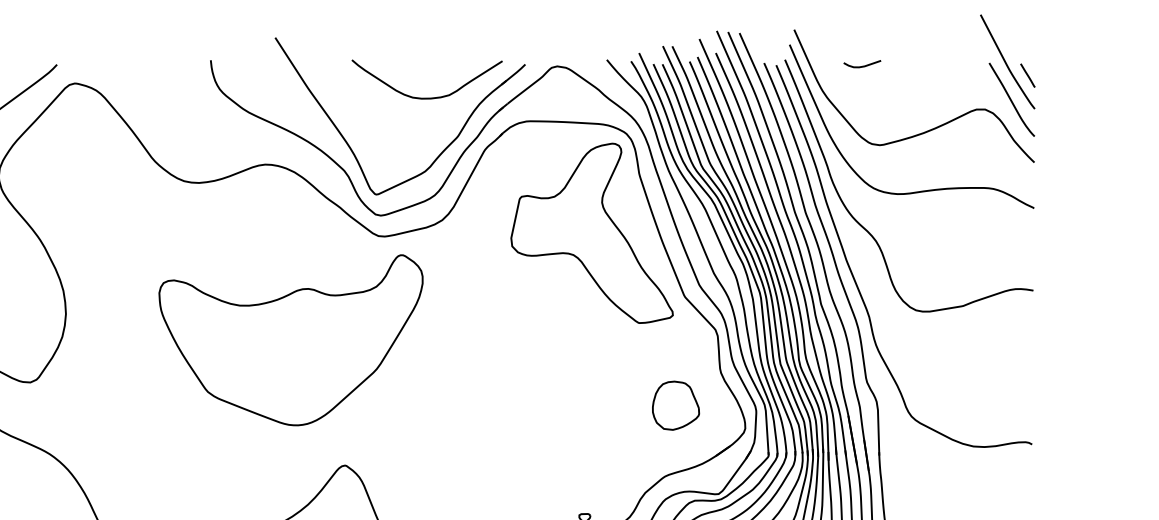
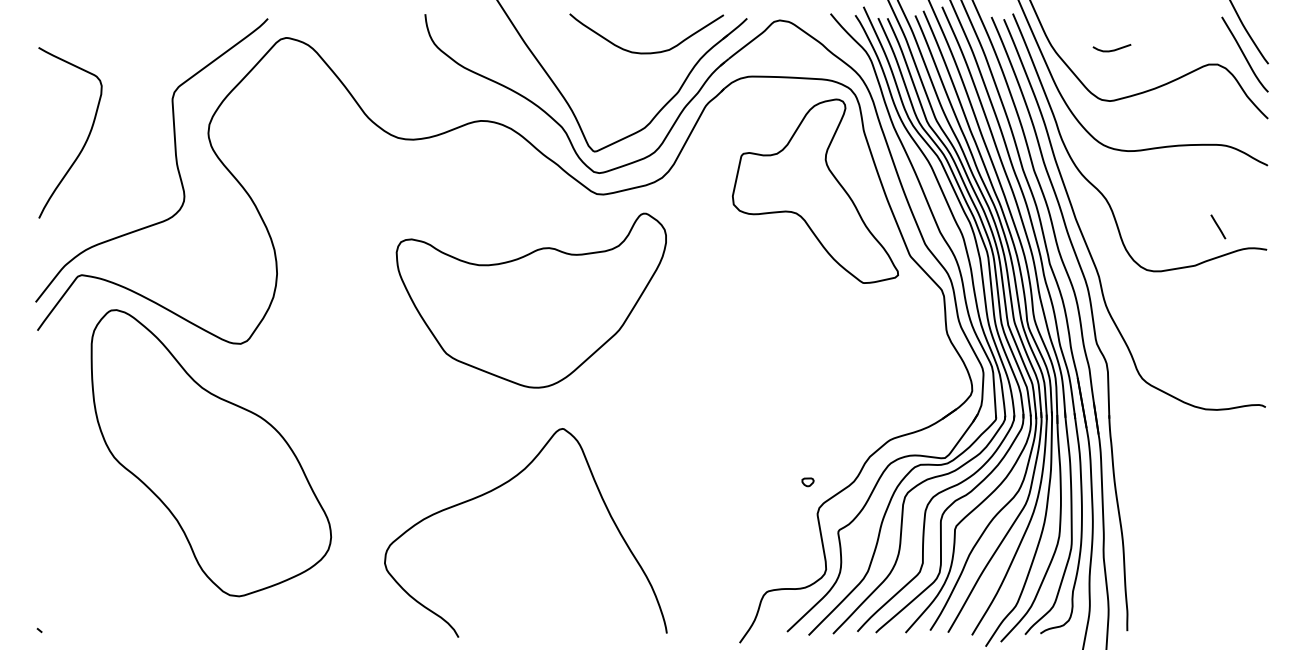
curve: (862, 65) -> (1112, 49), moved
line: (1028, 75) -> (1218, 226), moved
part: (290, 340) -> (530, 300), moved
part: (675, 405) -> (900, 367), removed

